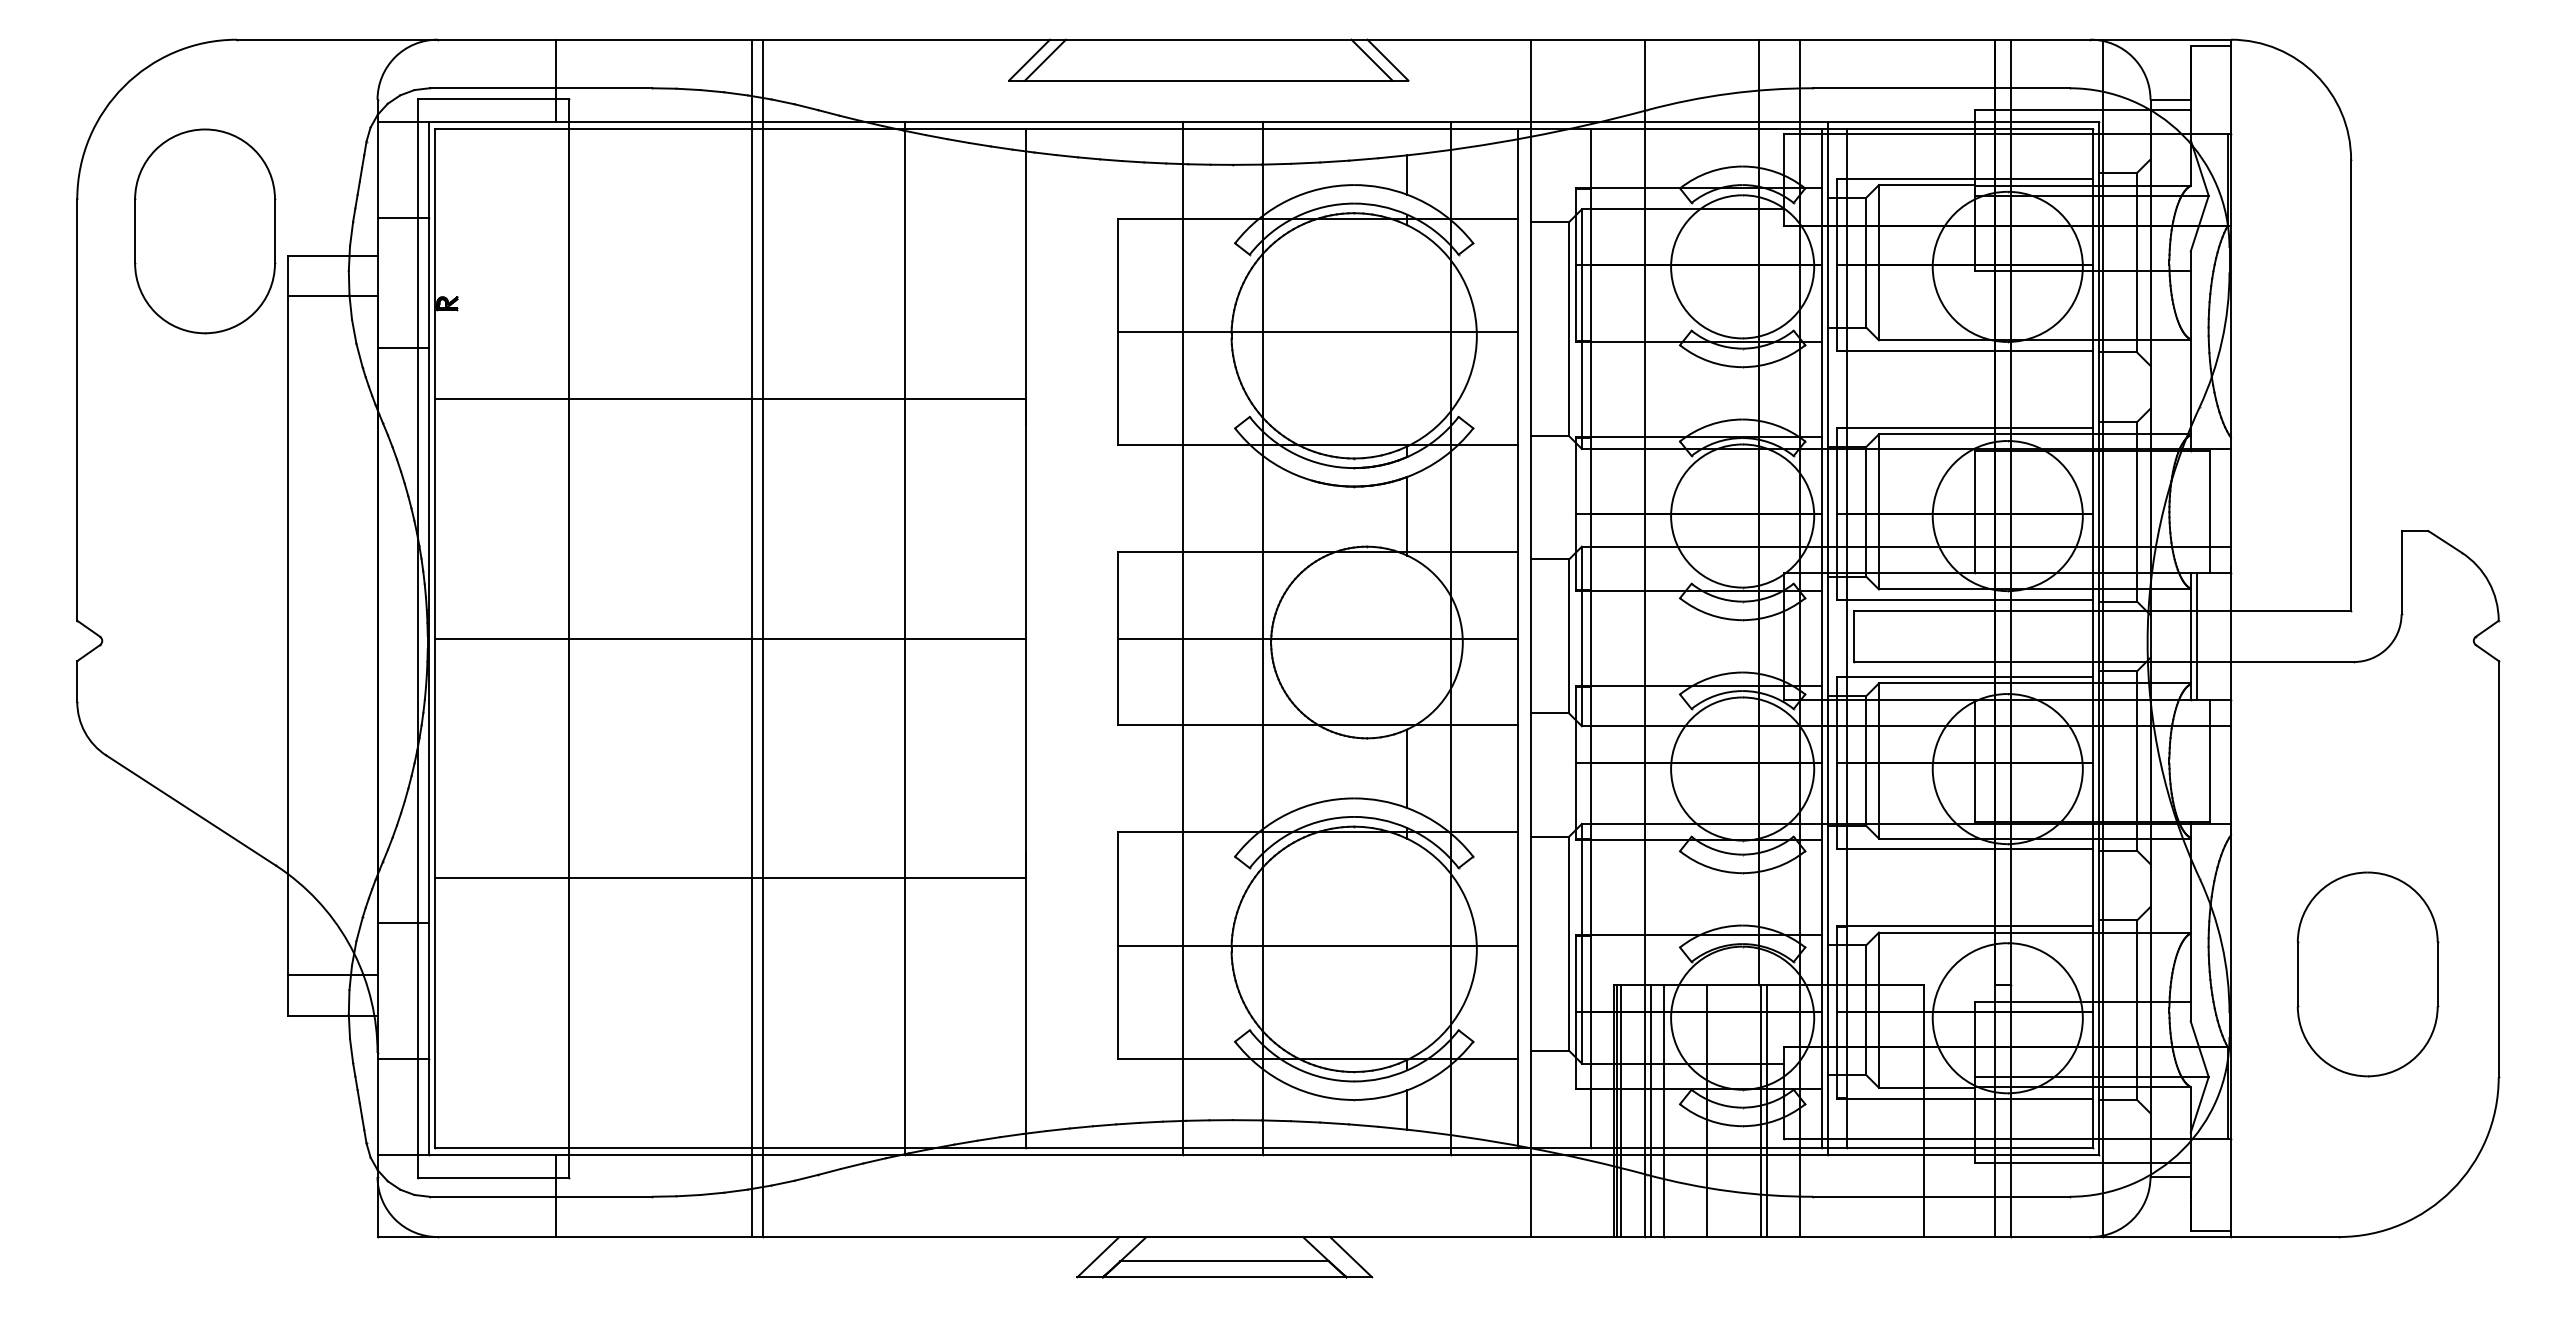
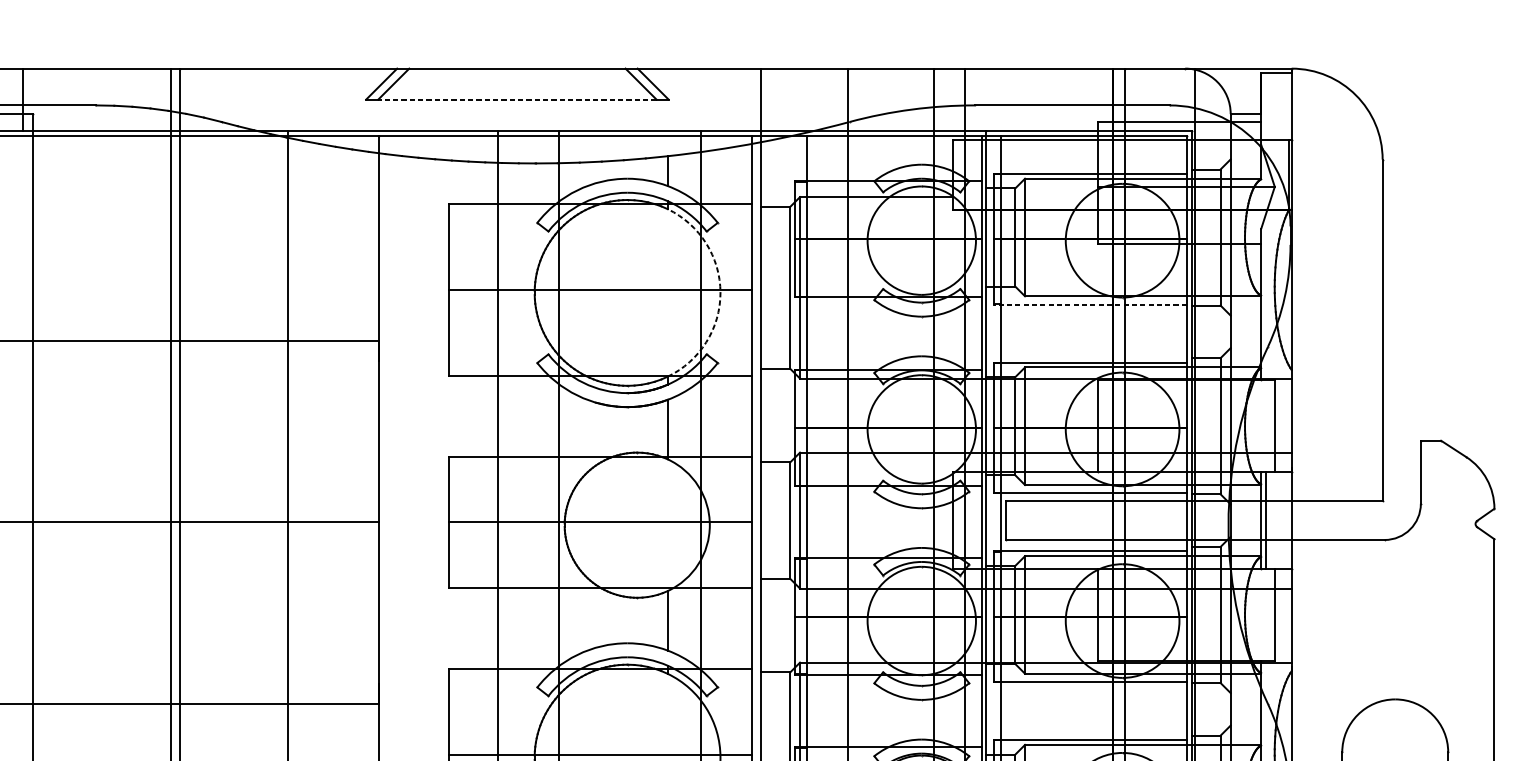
line: (1208, 80) -> (517, 99), solid -> dashed
arc: (1476, 335) -> (720, 292), solid -> dashed
line: (1965, 351) -> (1090, 304), solid -> dashed

